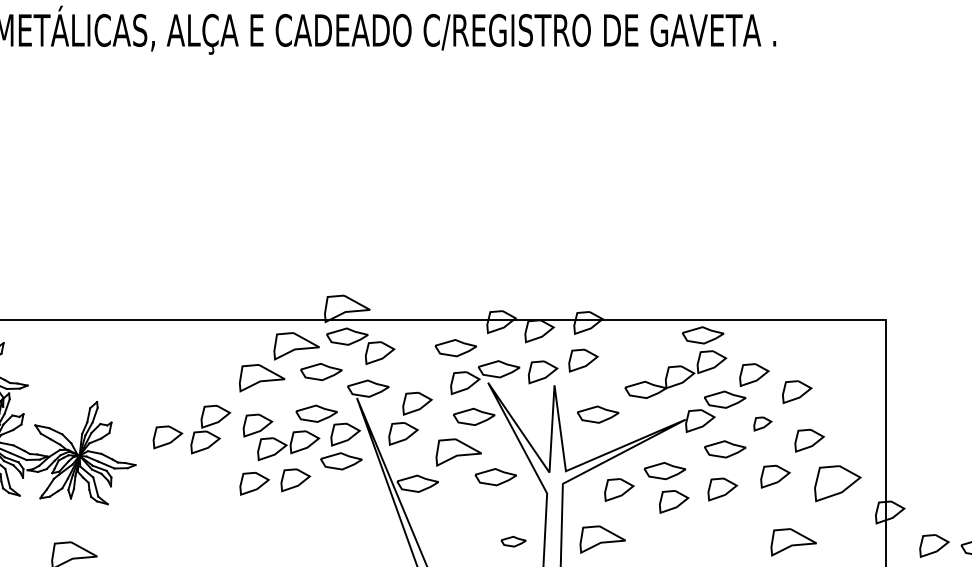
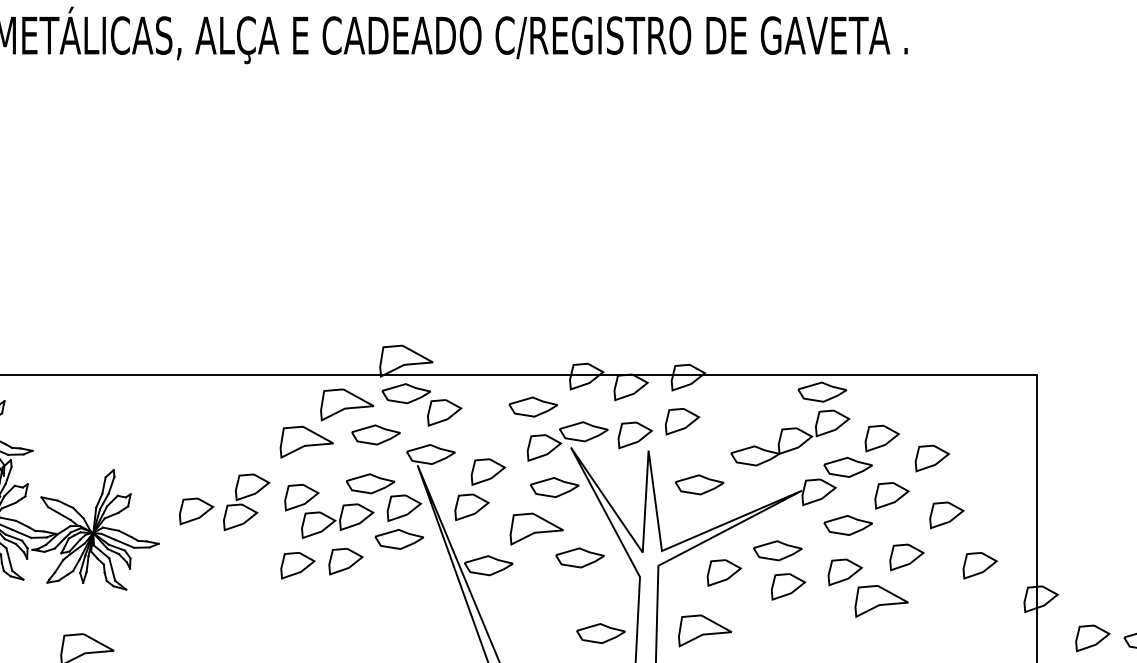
part: (762, 423) -> (891, 495), size x1.67
part: (838, 483) -> (980, 565), size x0.62
part: (513, 541) -> (600, 633), size x1.67
part: (793, 542) -> (881, 601), moved

